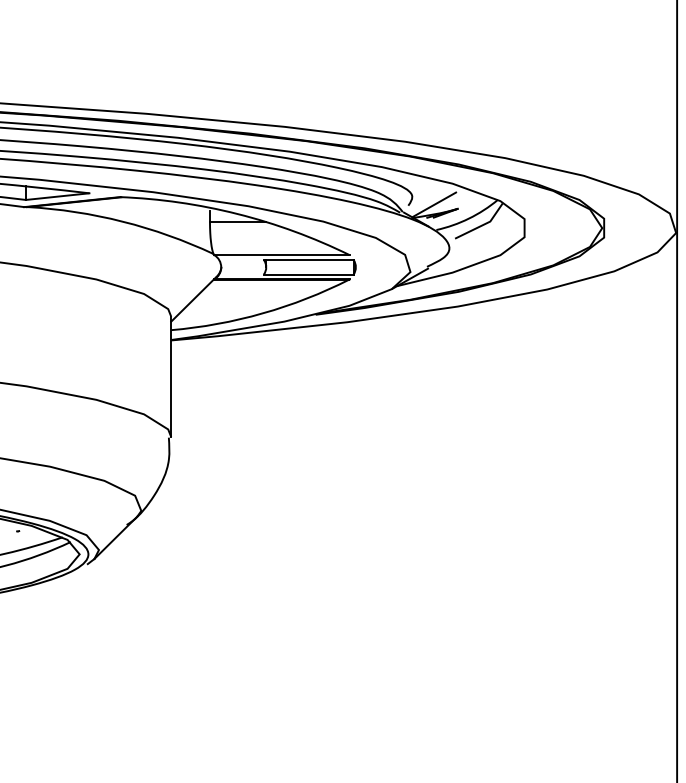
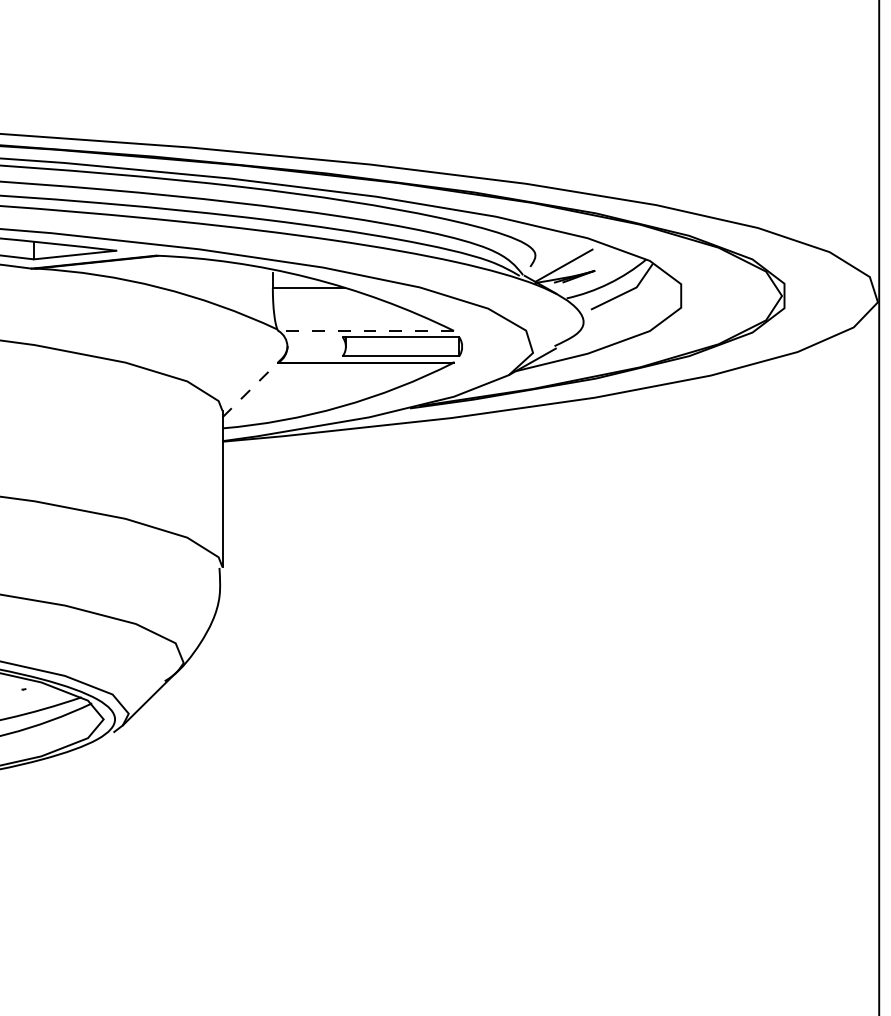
line: (282, 254) -> (366, 330), solid -> dashed
line: (194, 299) -> (252, 388), solid -> dashed

